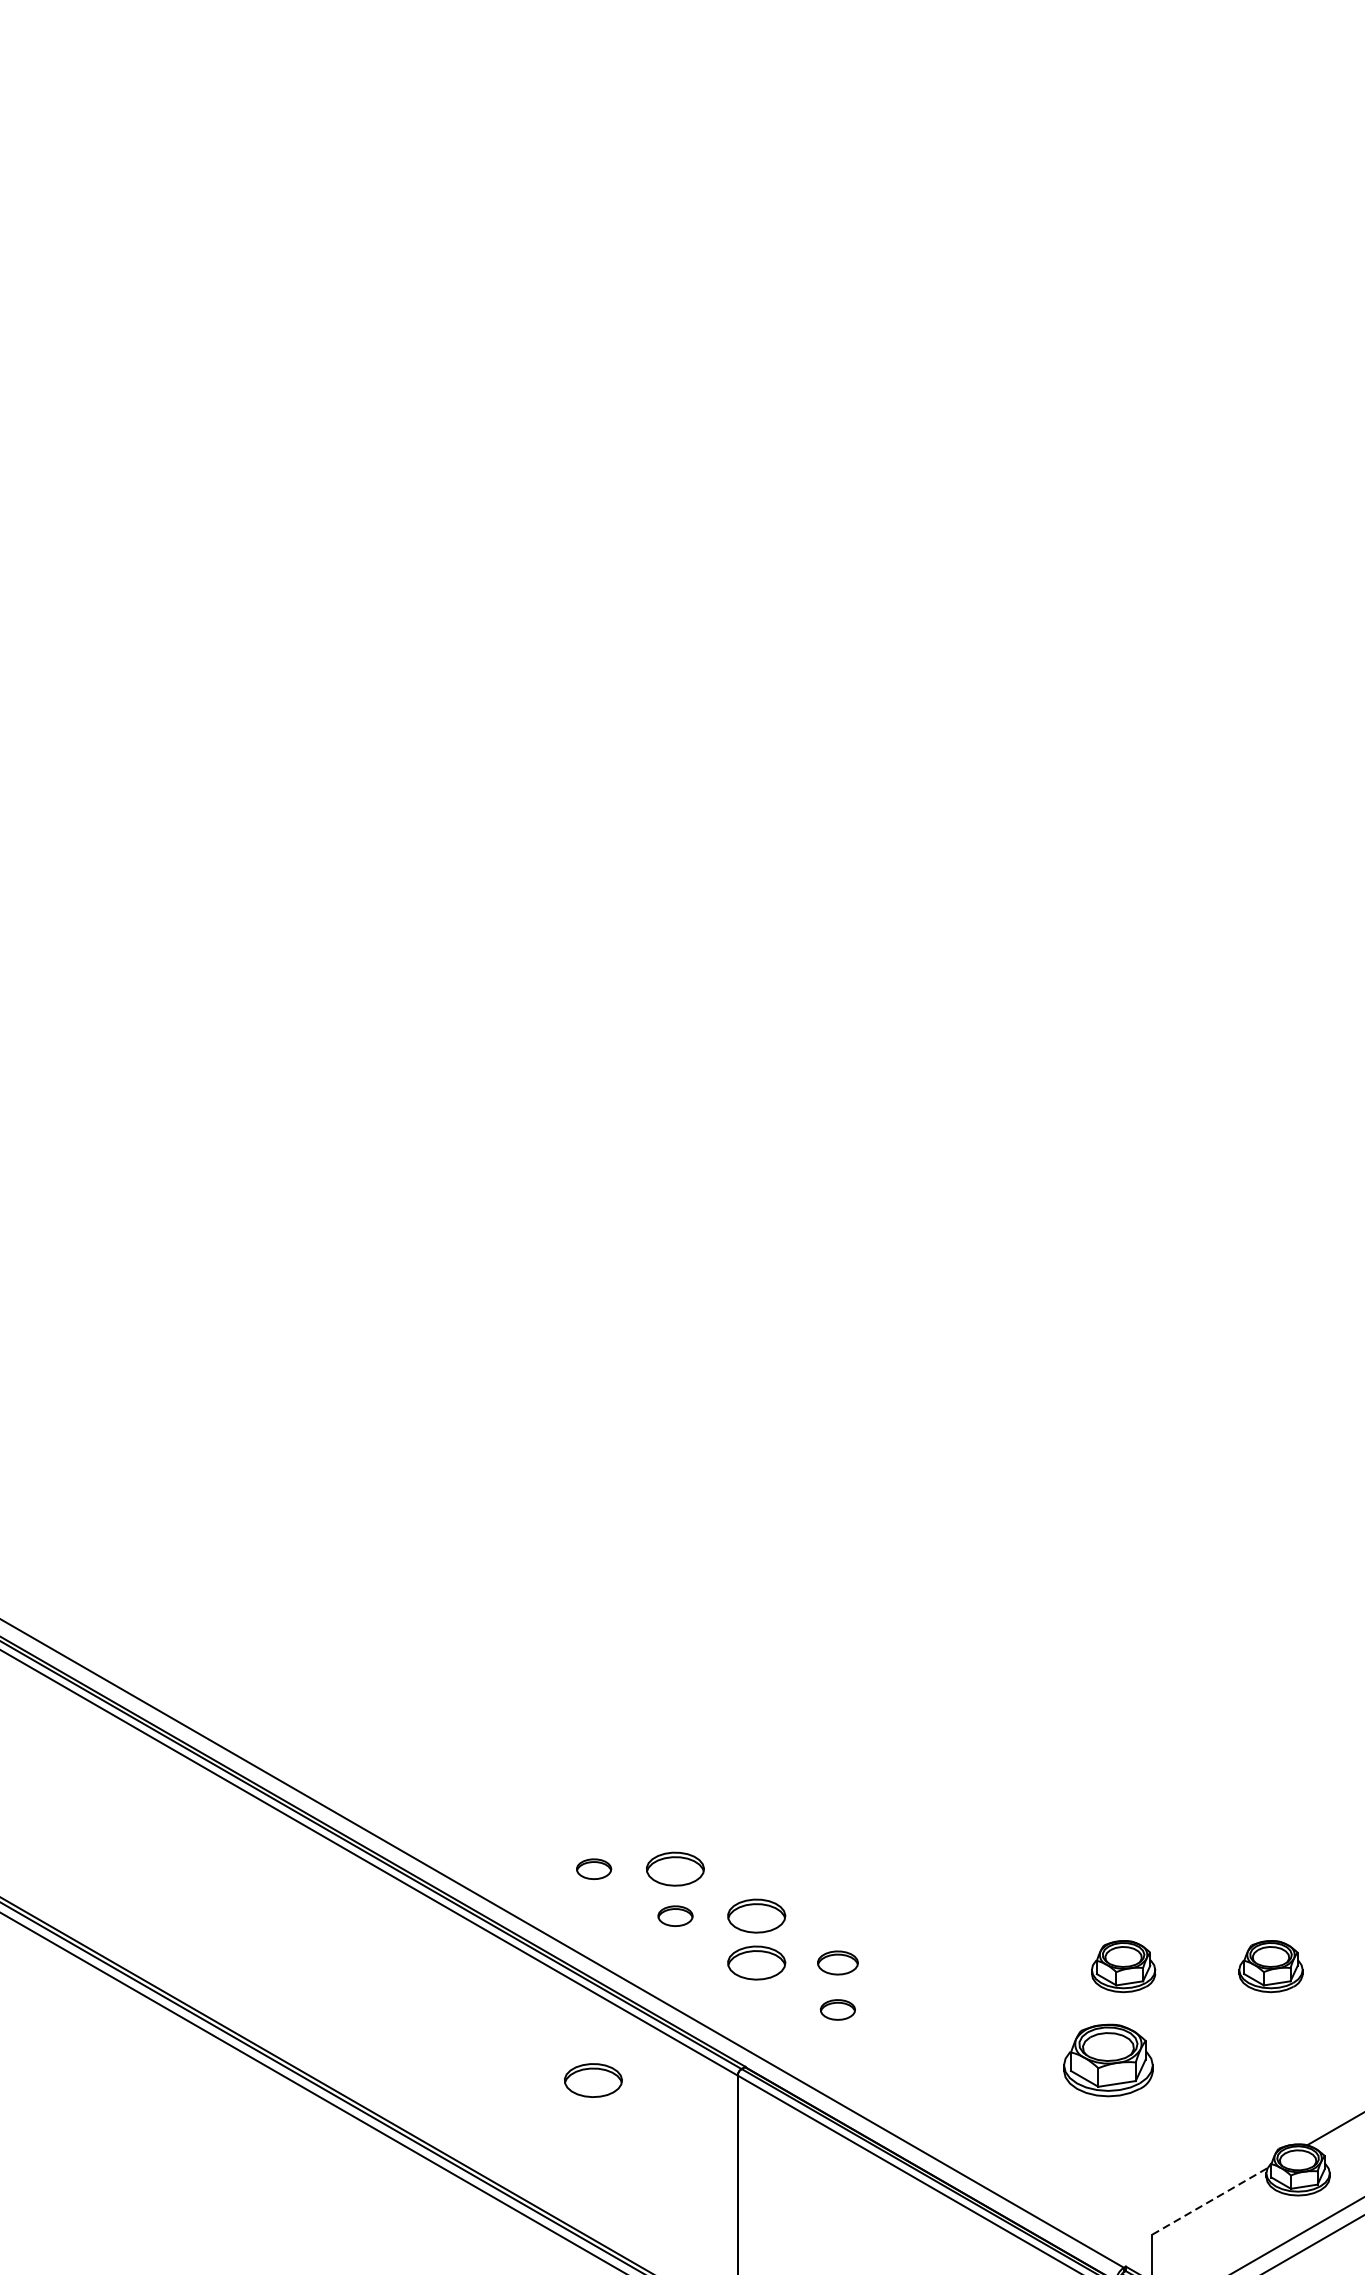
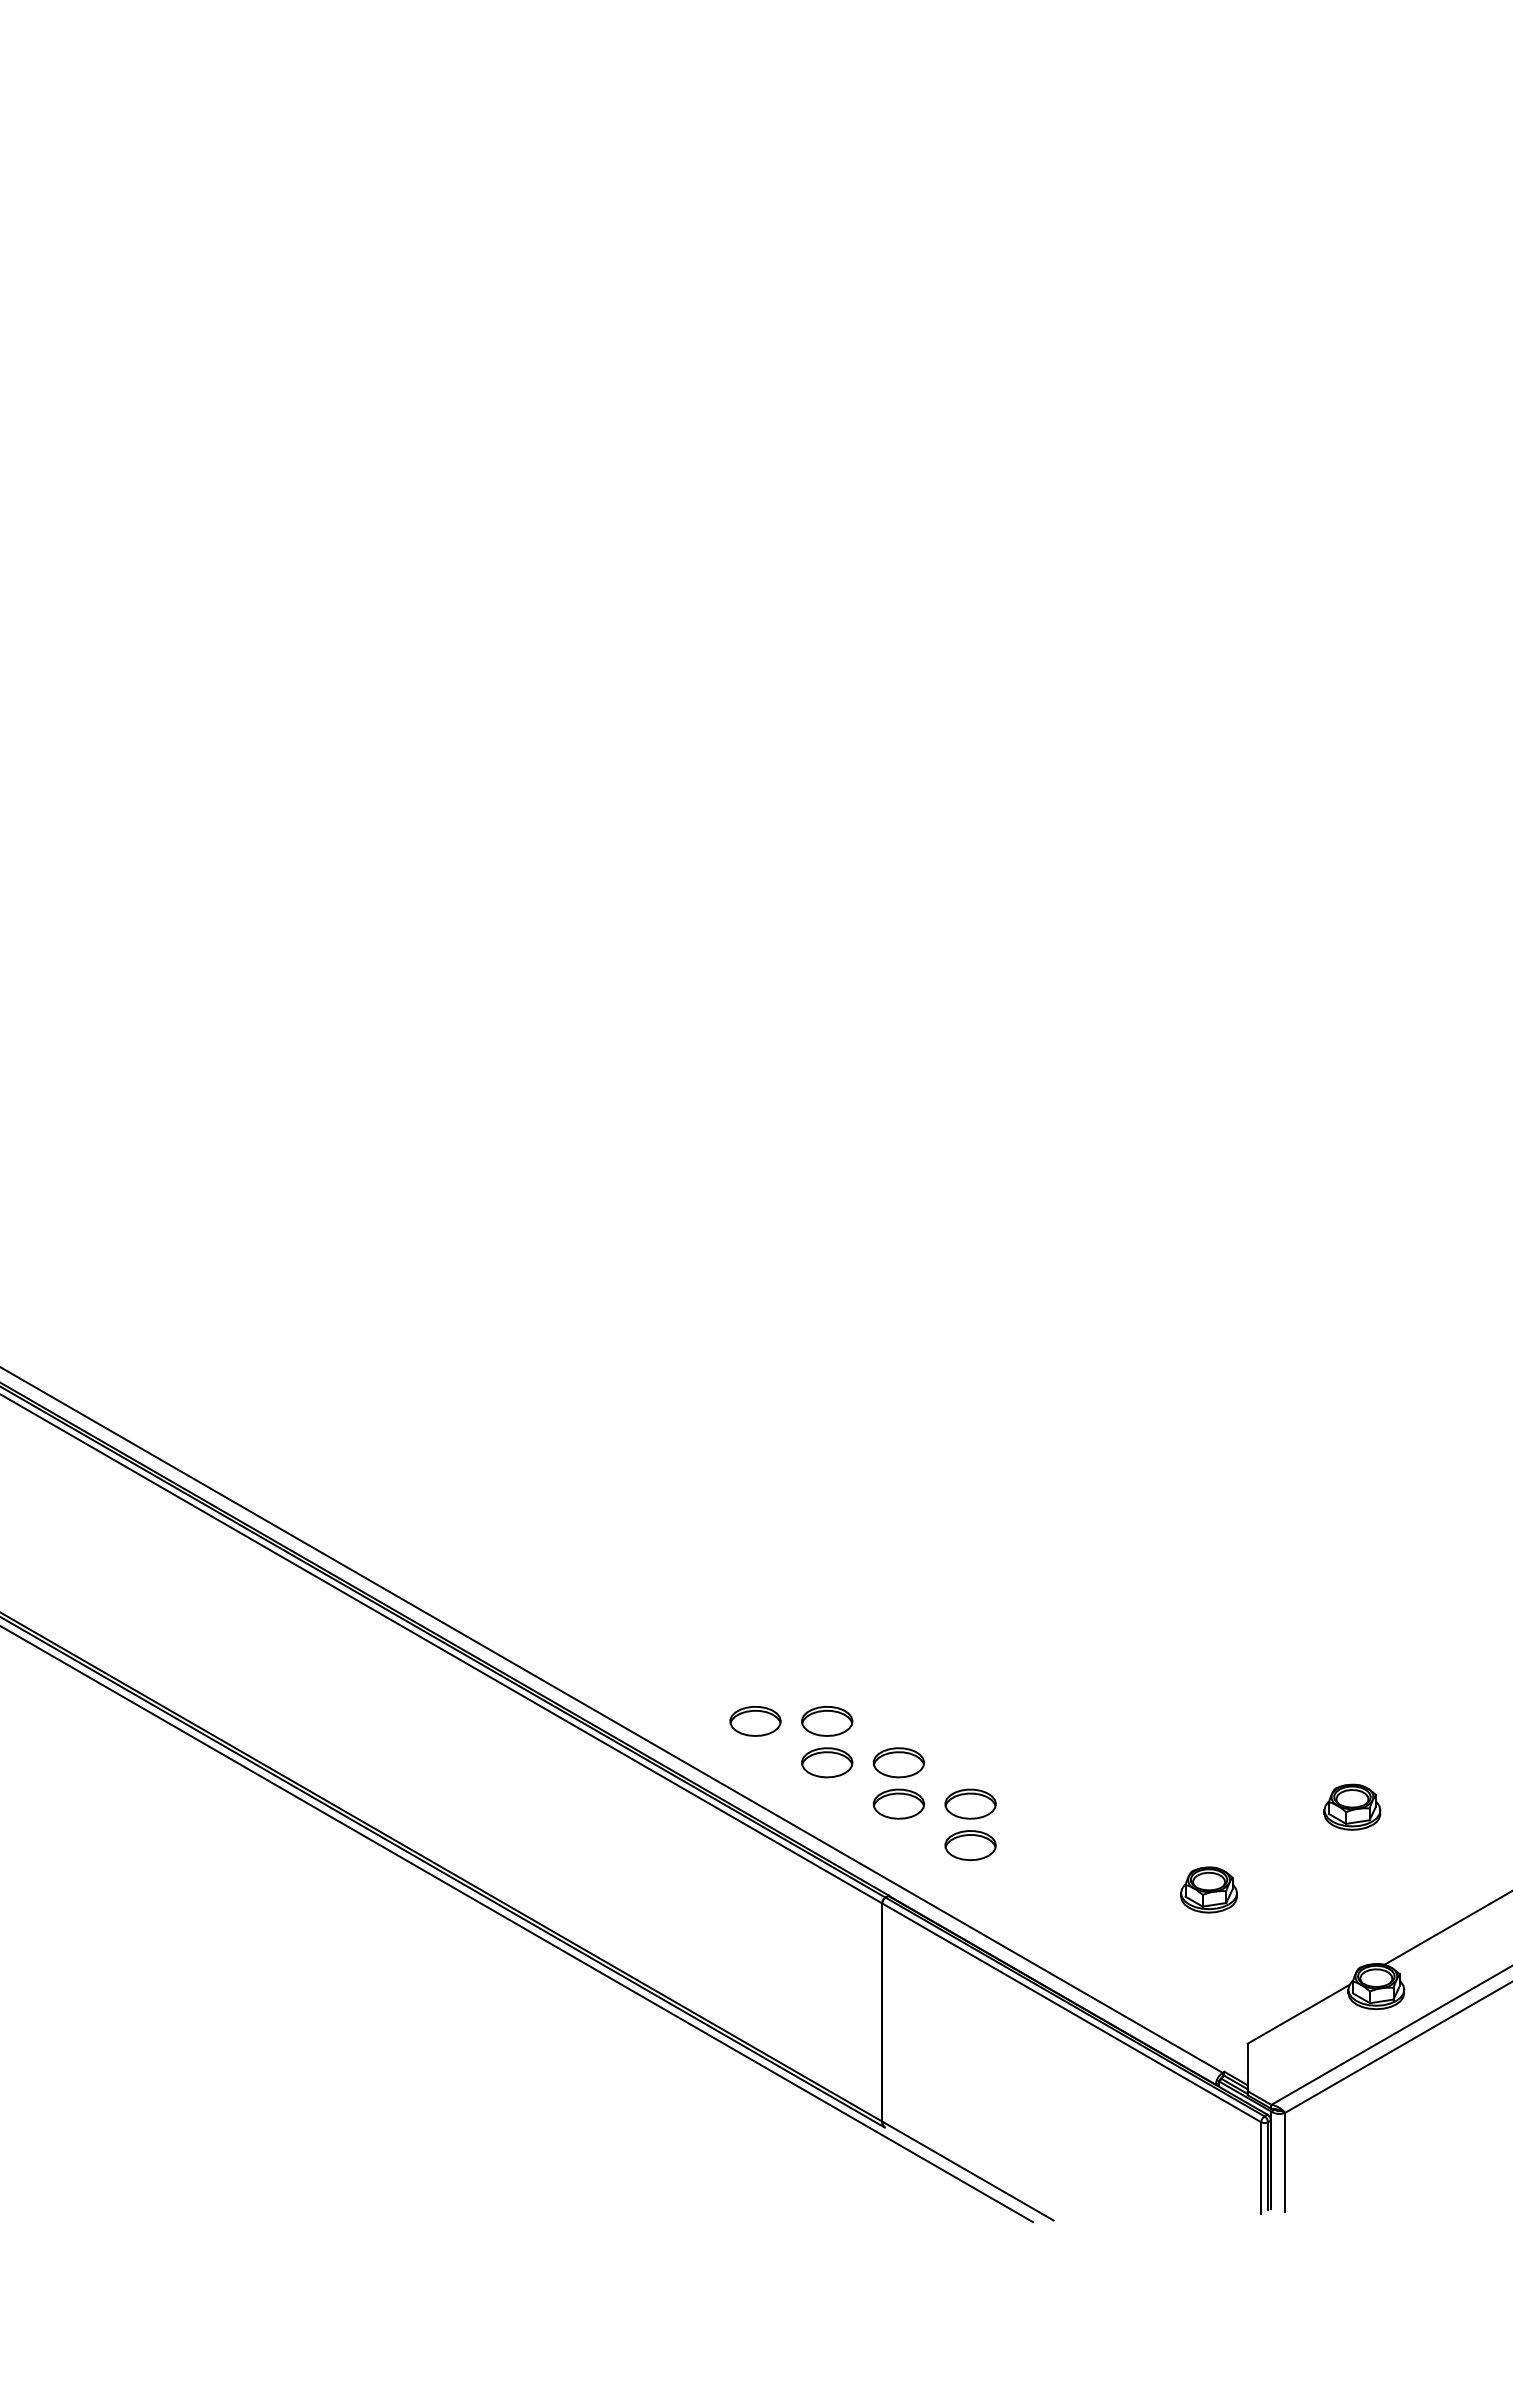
part: (594, 1869) -> (755, 1721), size x1.67
part: (675, 1915) -> (827, 1762), size x1.67
part: (837, 1962) -> (970, 1803), size x1.43
part: (1123, 1965) -> (1222, 1806), removed
part: (837, 2009) -> (970, 1845), size x1.67
part: (1107, 2059) -> (1208, 1889), size x0.71
part: (592, 2080) -> (754, 1907), removed
line: (1209, 2201) -> (1298, 2014), dashed -> solid

